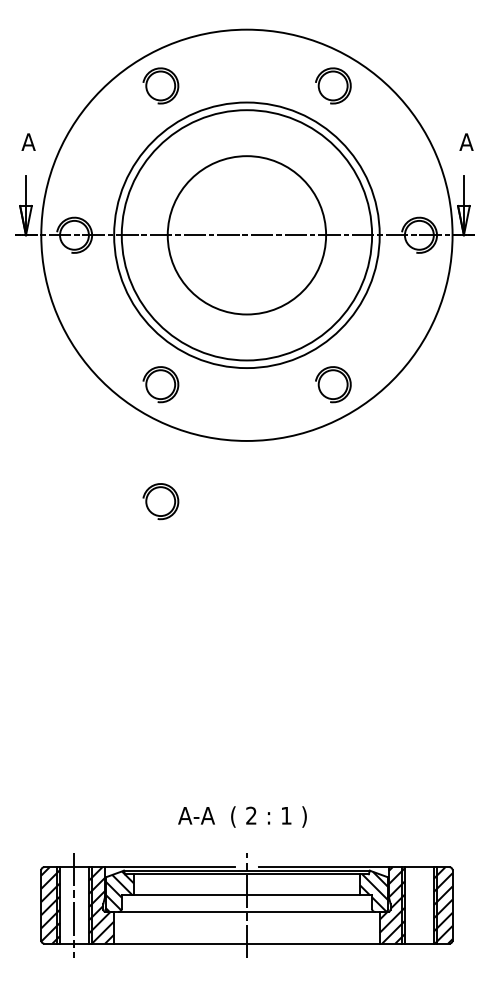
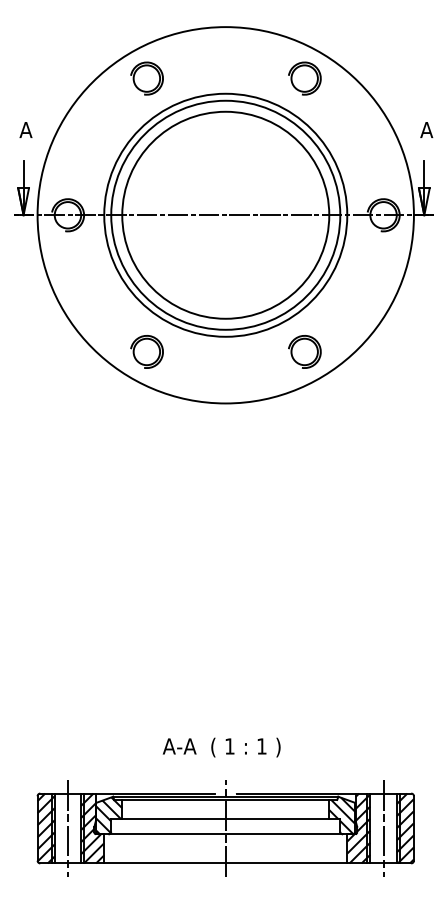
circle: (246, 234) -> (225, 214), size x1.43
part: (160, 501) -> (146, 458), removed
text: (251, 815) -> (229, 746), 2 -> 1
line: (419, 905) -> (383, 828), added

